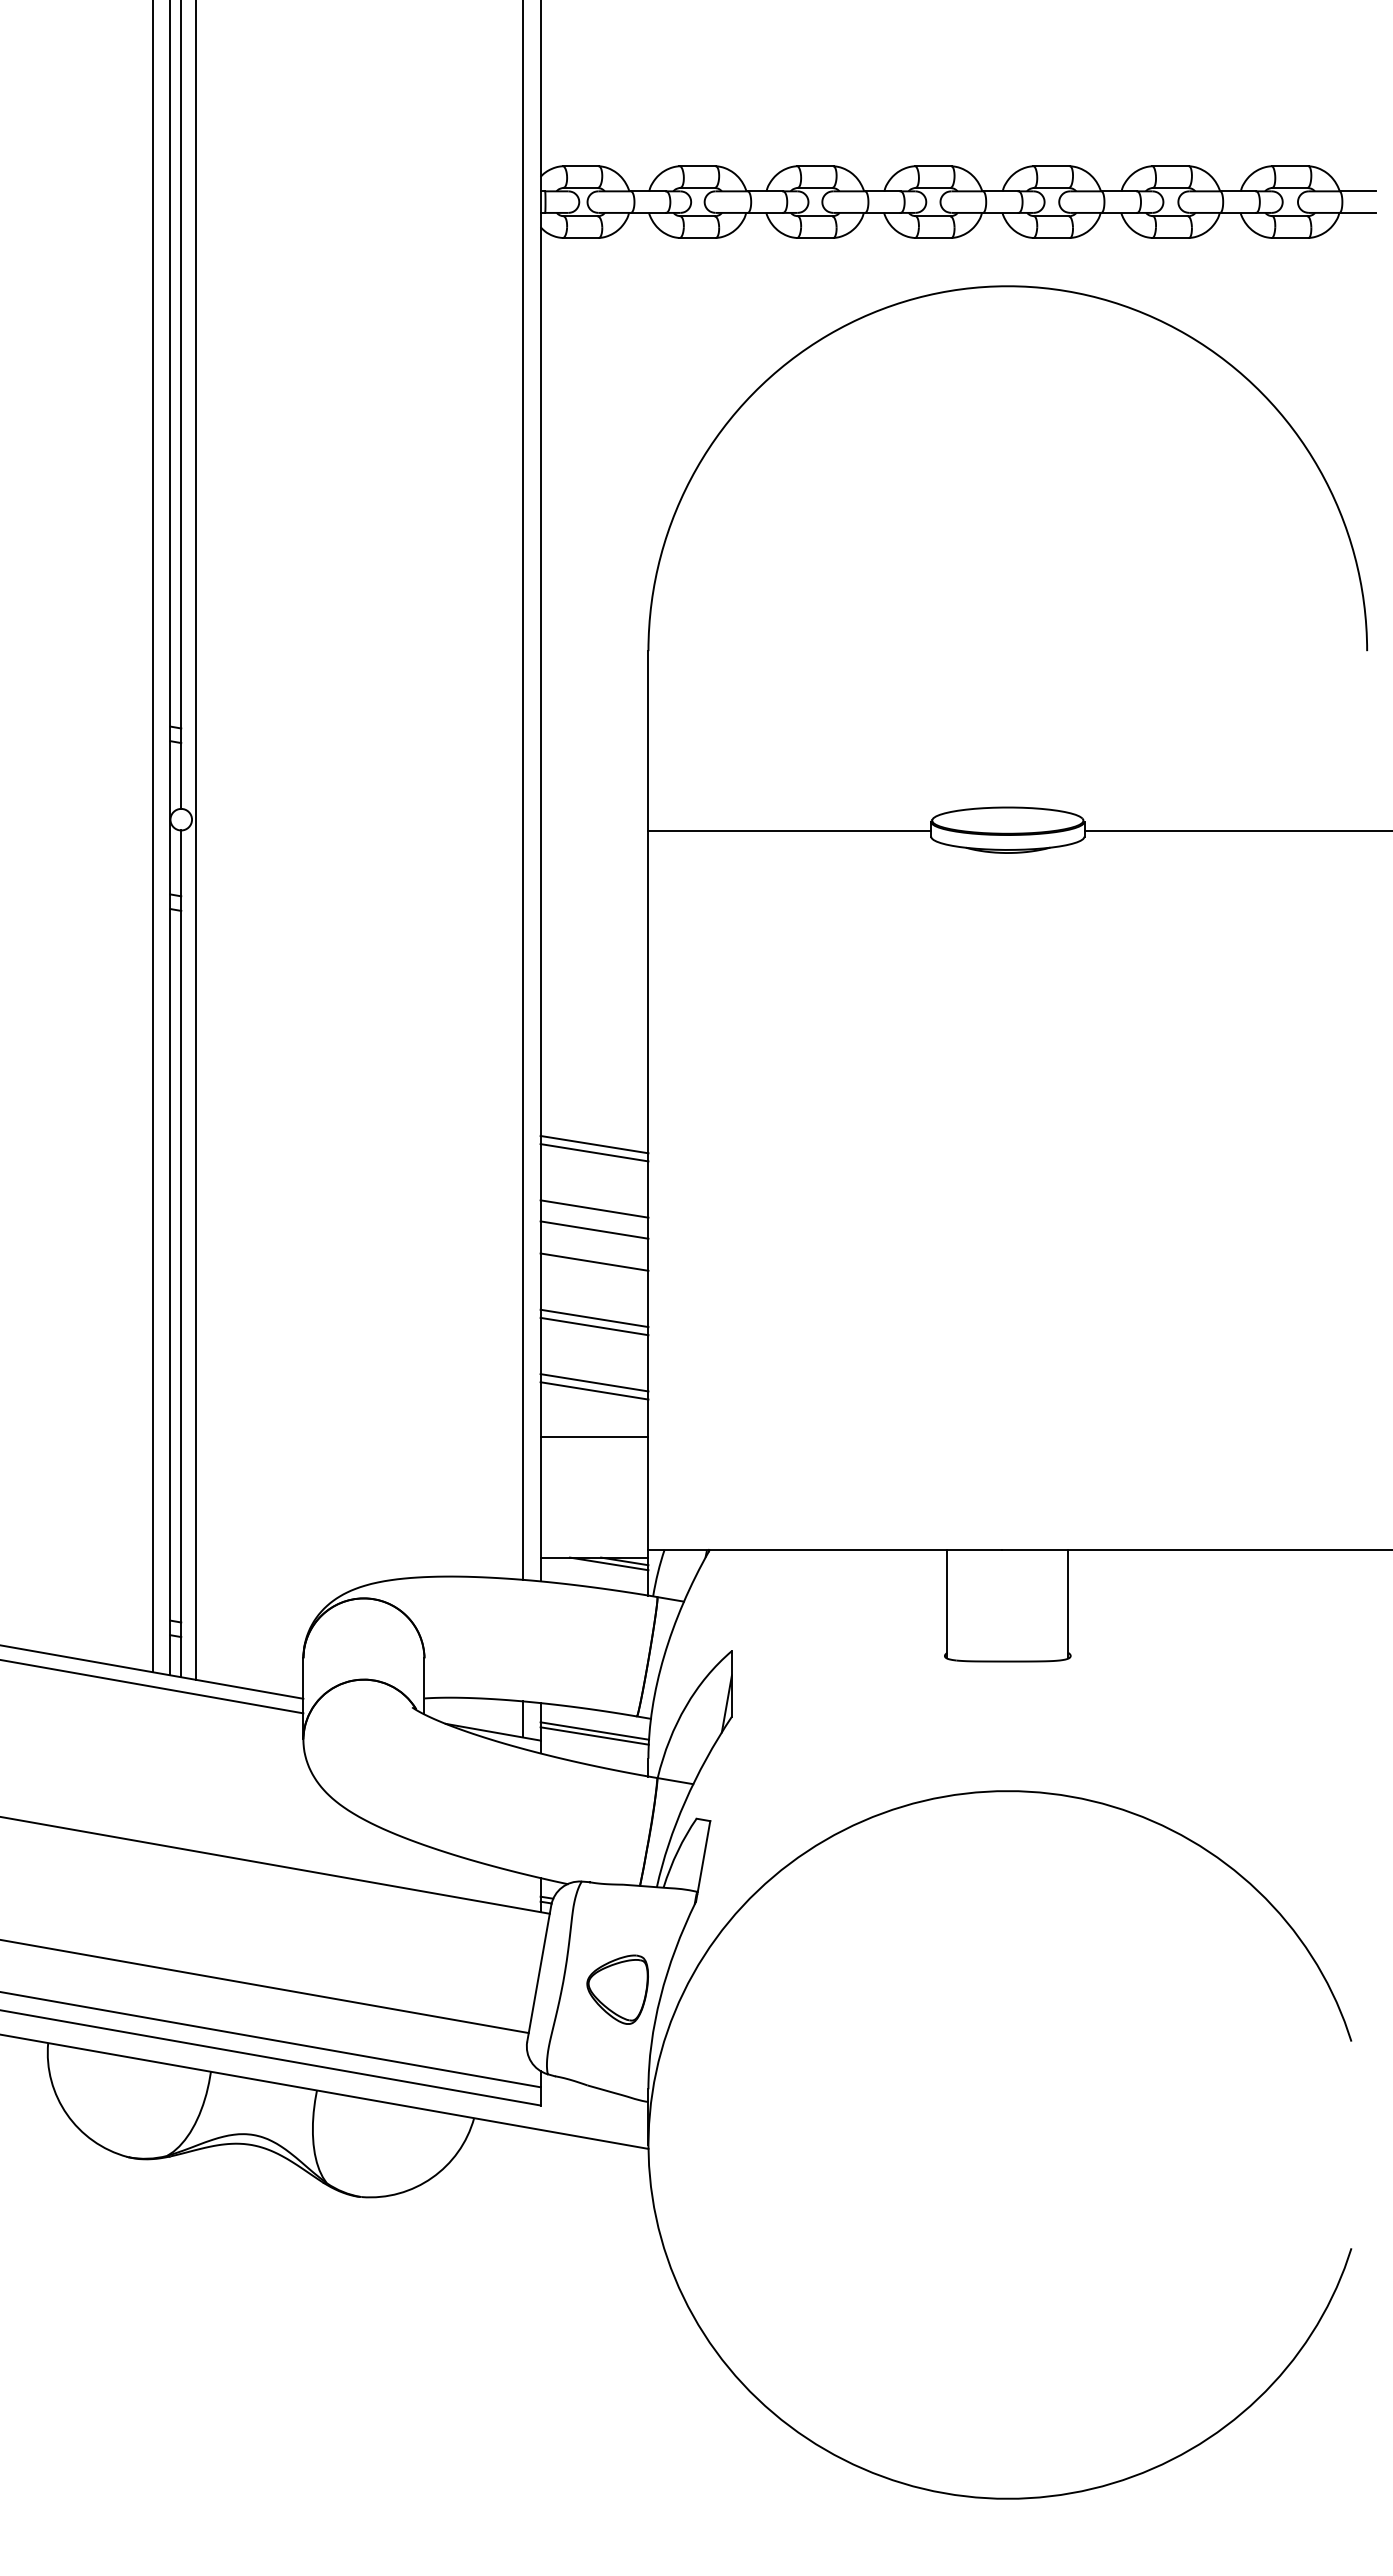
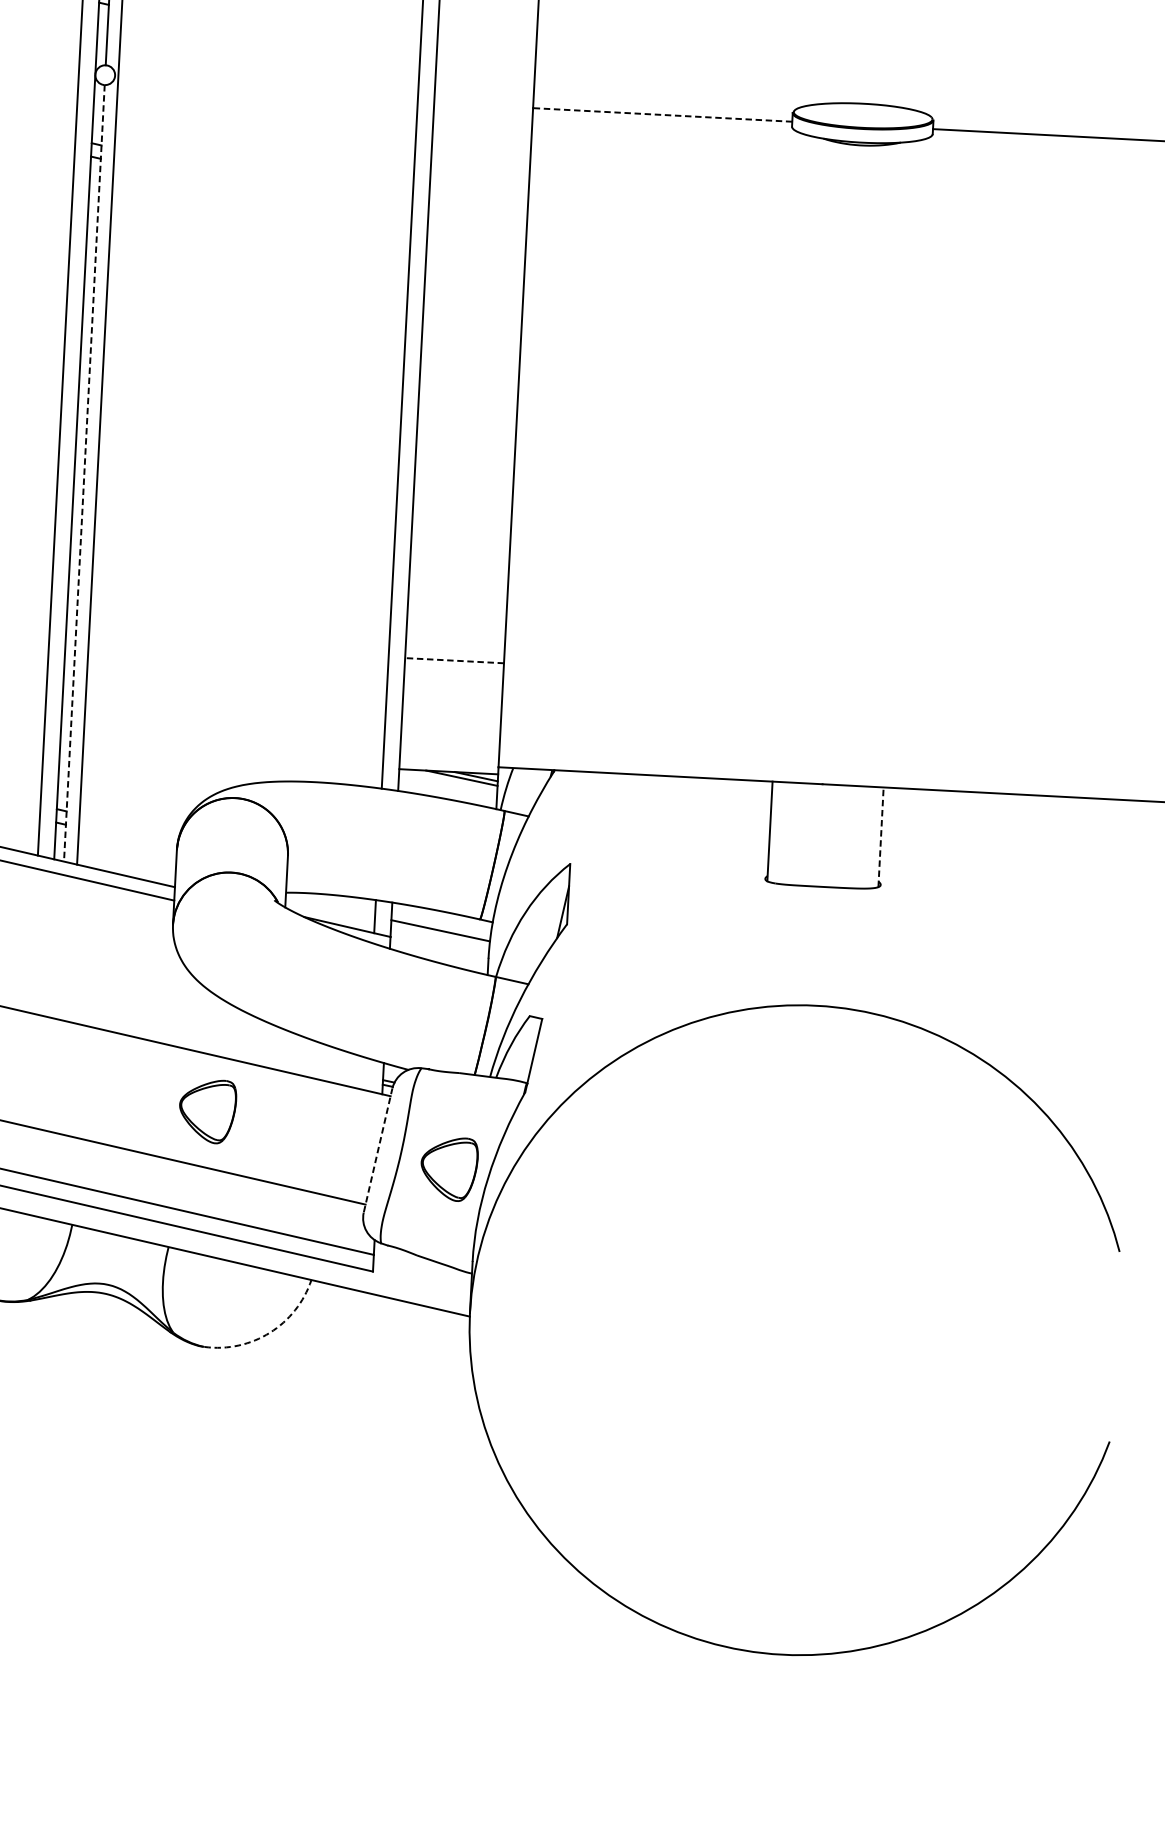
line: (789, 831) -> (662, 115), solid -> dashed
line: (594, 1144) -> (468, 392), removed
line: (594, 1152) -> (468, 400), removed
line: (594, 1208) -> (465, 451), removed
line: (594, 1229) -> (464, 470), removed
line: (181, 1254) -> (84, 473), solid -> dashed
line: (594, 1261) -> (462, 500), removed
line: (594, 1318) -> (460, 552), removed
line: (594, 1326) -> (459, 559), removed
line: (594, 1382) -> (457, 611), removed
line: (594, 1390) -> (456, 618), removed
line: (594, 1436) -> (454, 660), solid -> dashed
line: (1068, 1603) -> (881, 836), solid -> dashed
line: (594, 1735) -> (440, 934), removed
part: (351, 1940) -> (207, 1111), added
line: (539, 1972) -> (378, 1149), solid -> dashed
arc: (432, 2177) -> (270, 1332), solid -> dashed

